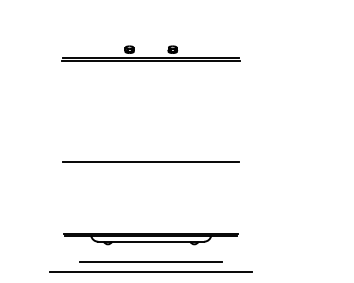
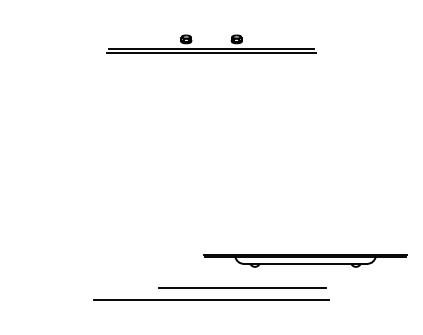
line: (151, 161) -> (211, 170), removed
part: (151, 238) -> (305, 260), moved
line: (151, 261) -> (242, 287), moved

